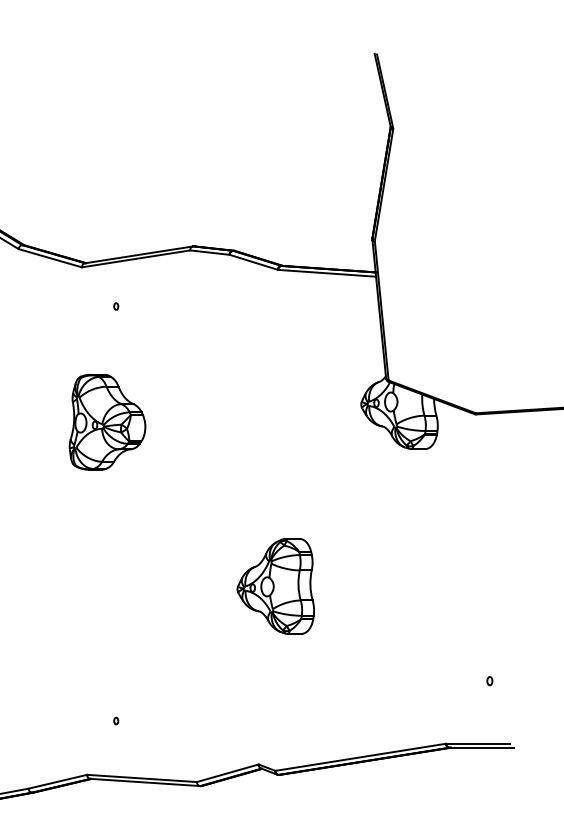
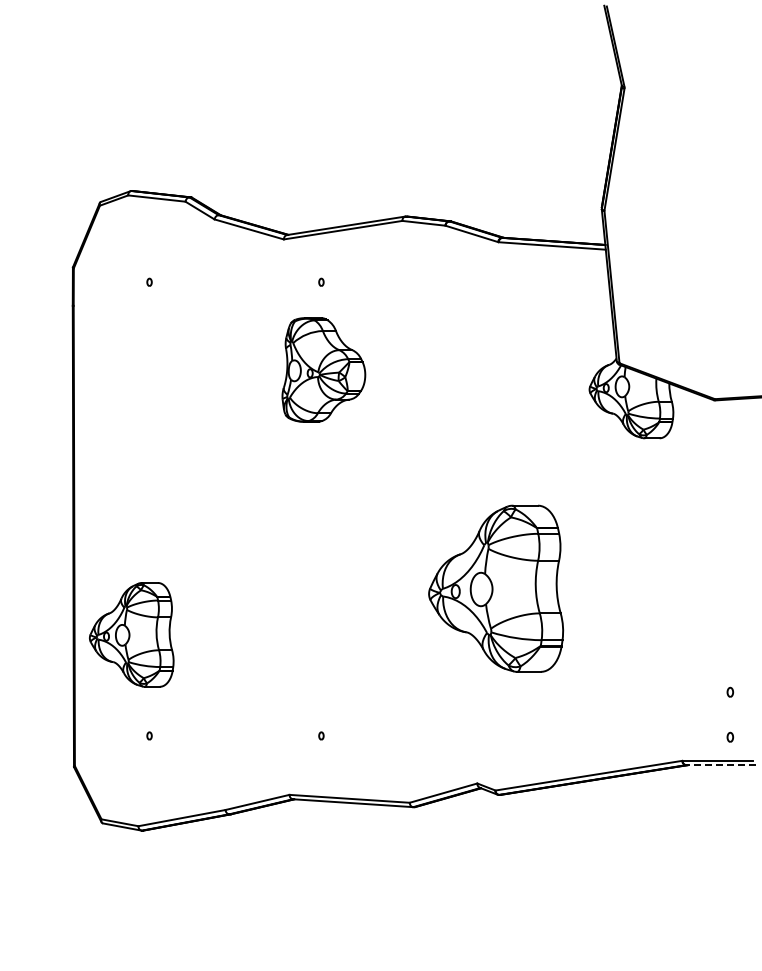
part: (107, 421) -> (323, 369), moved
part: (275, 586) -> (495, 588), size x1.6
part: (490, 721) -> (730, 736), added
line: (480, 748) -> (720, 765), solid -> dashed

